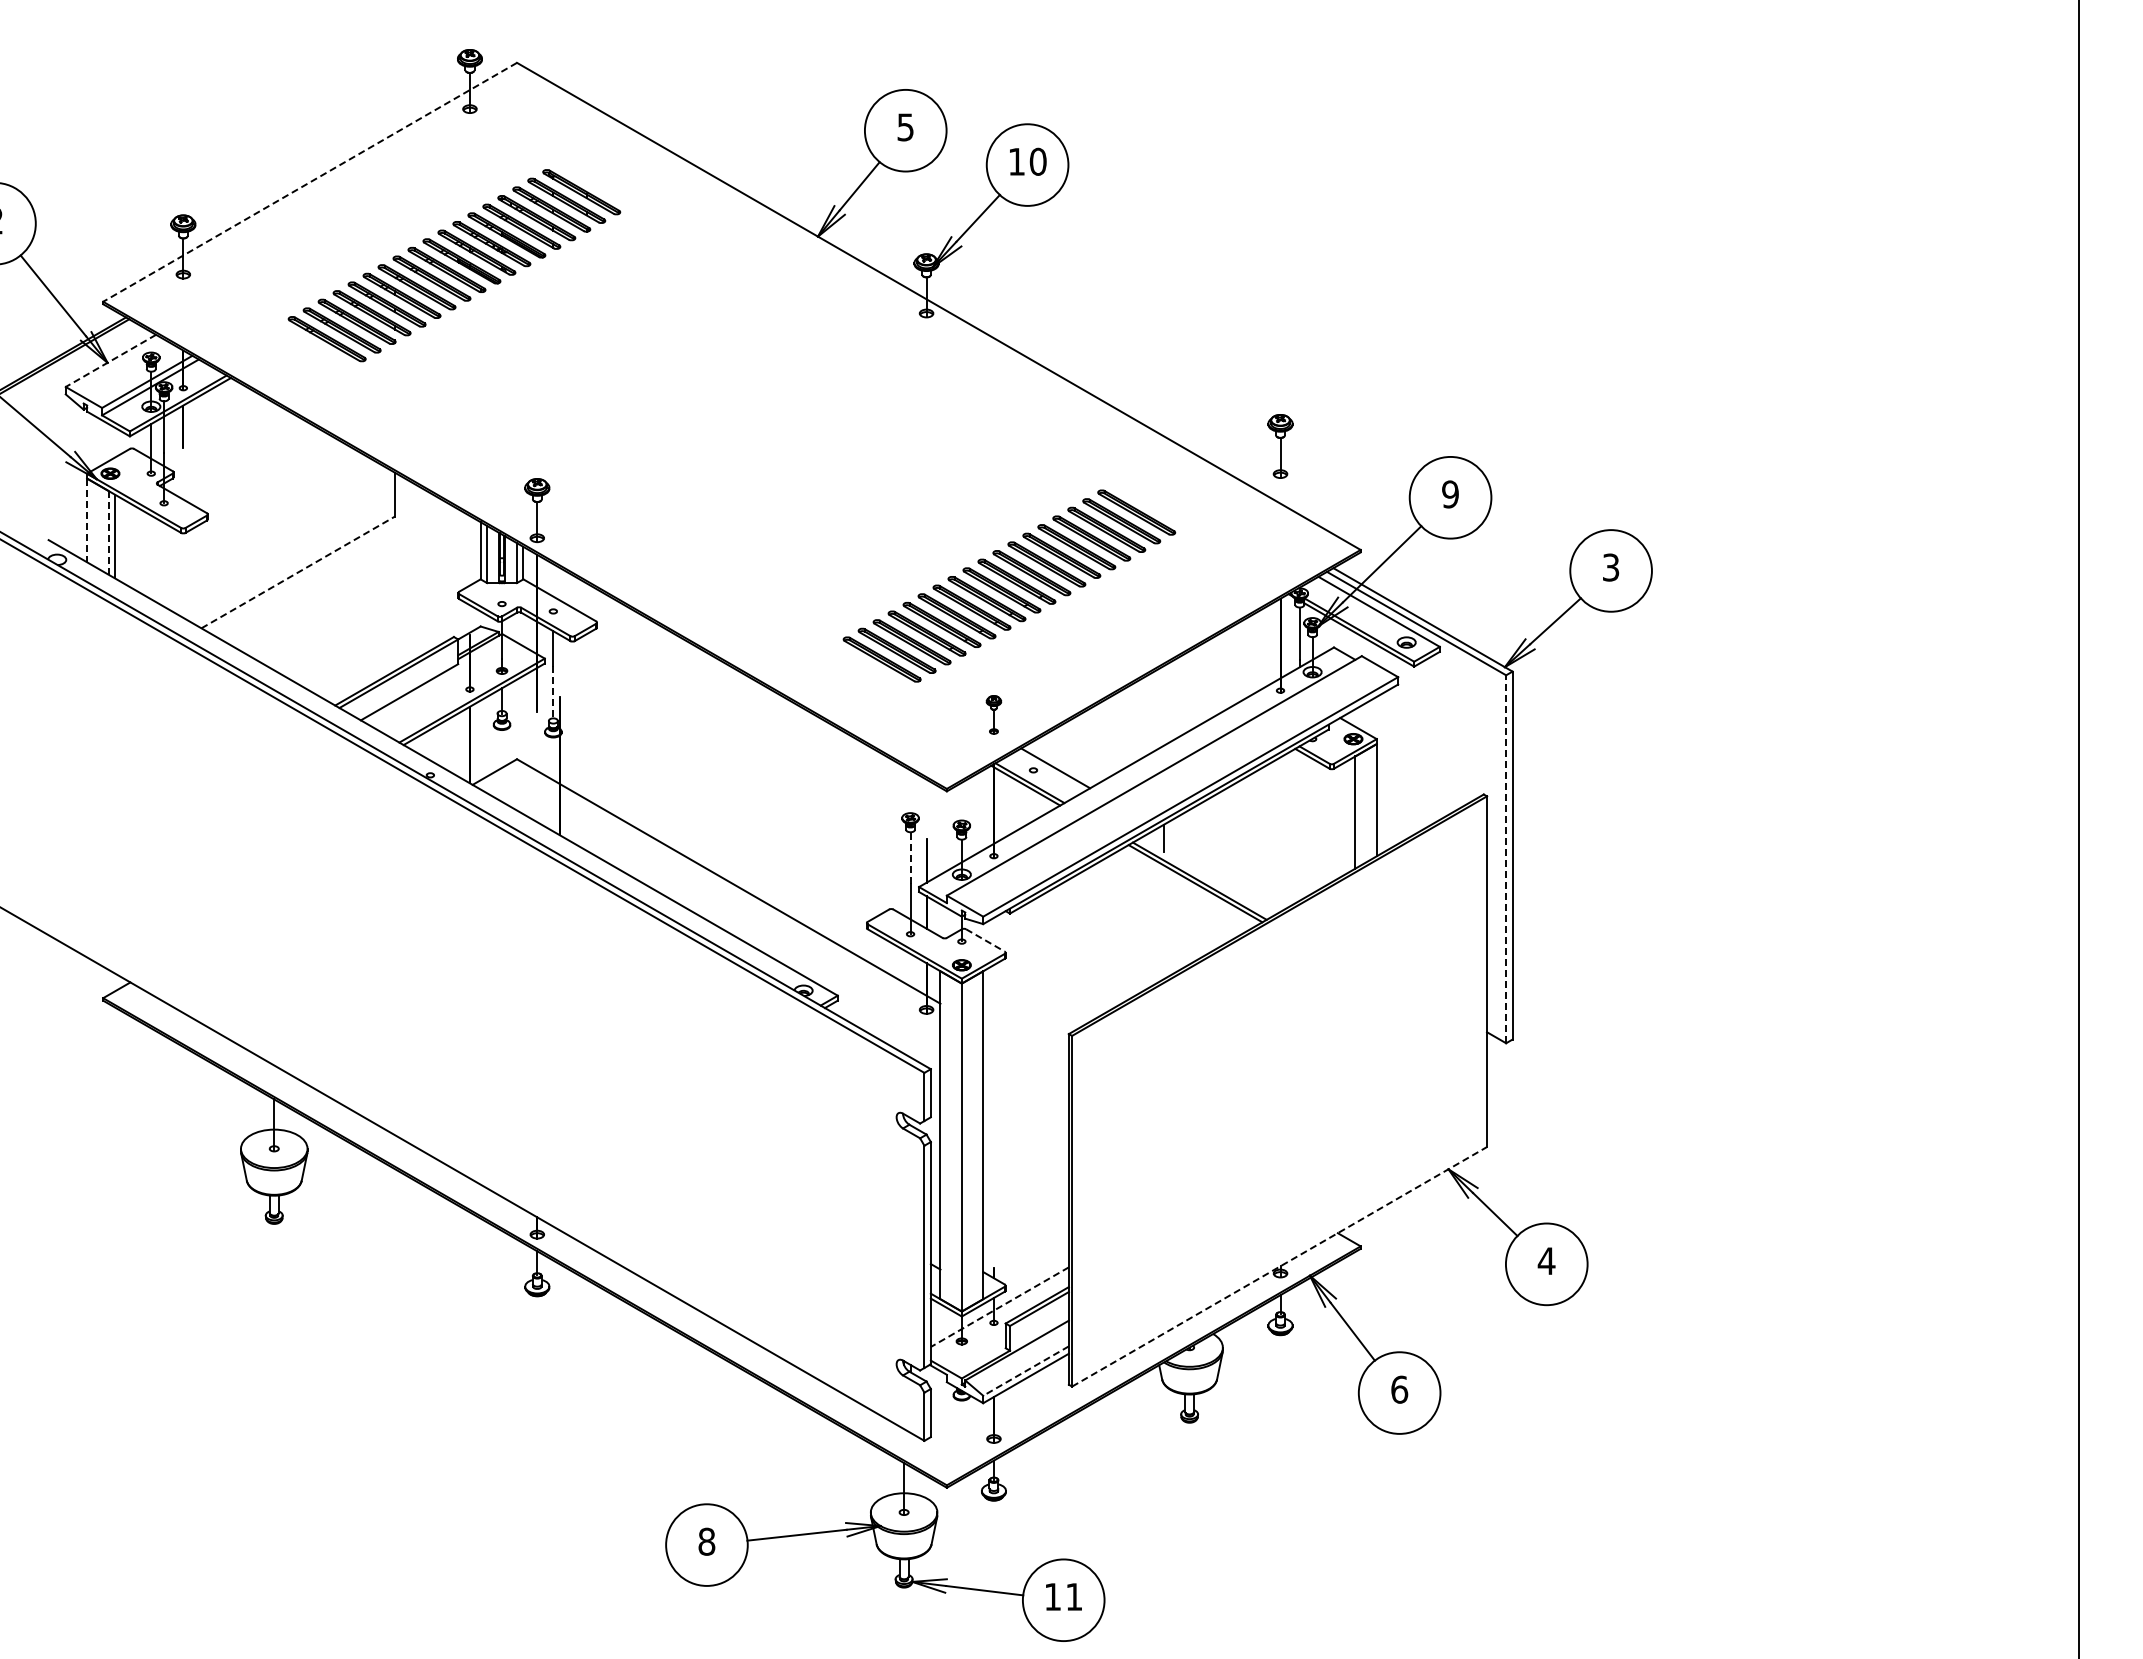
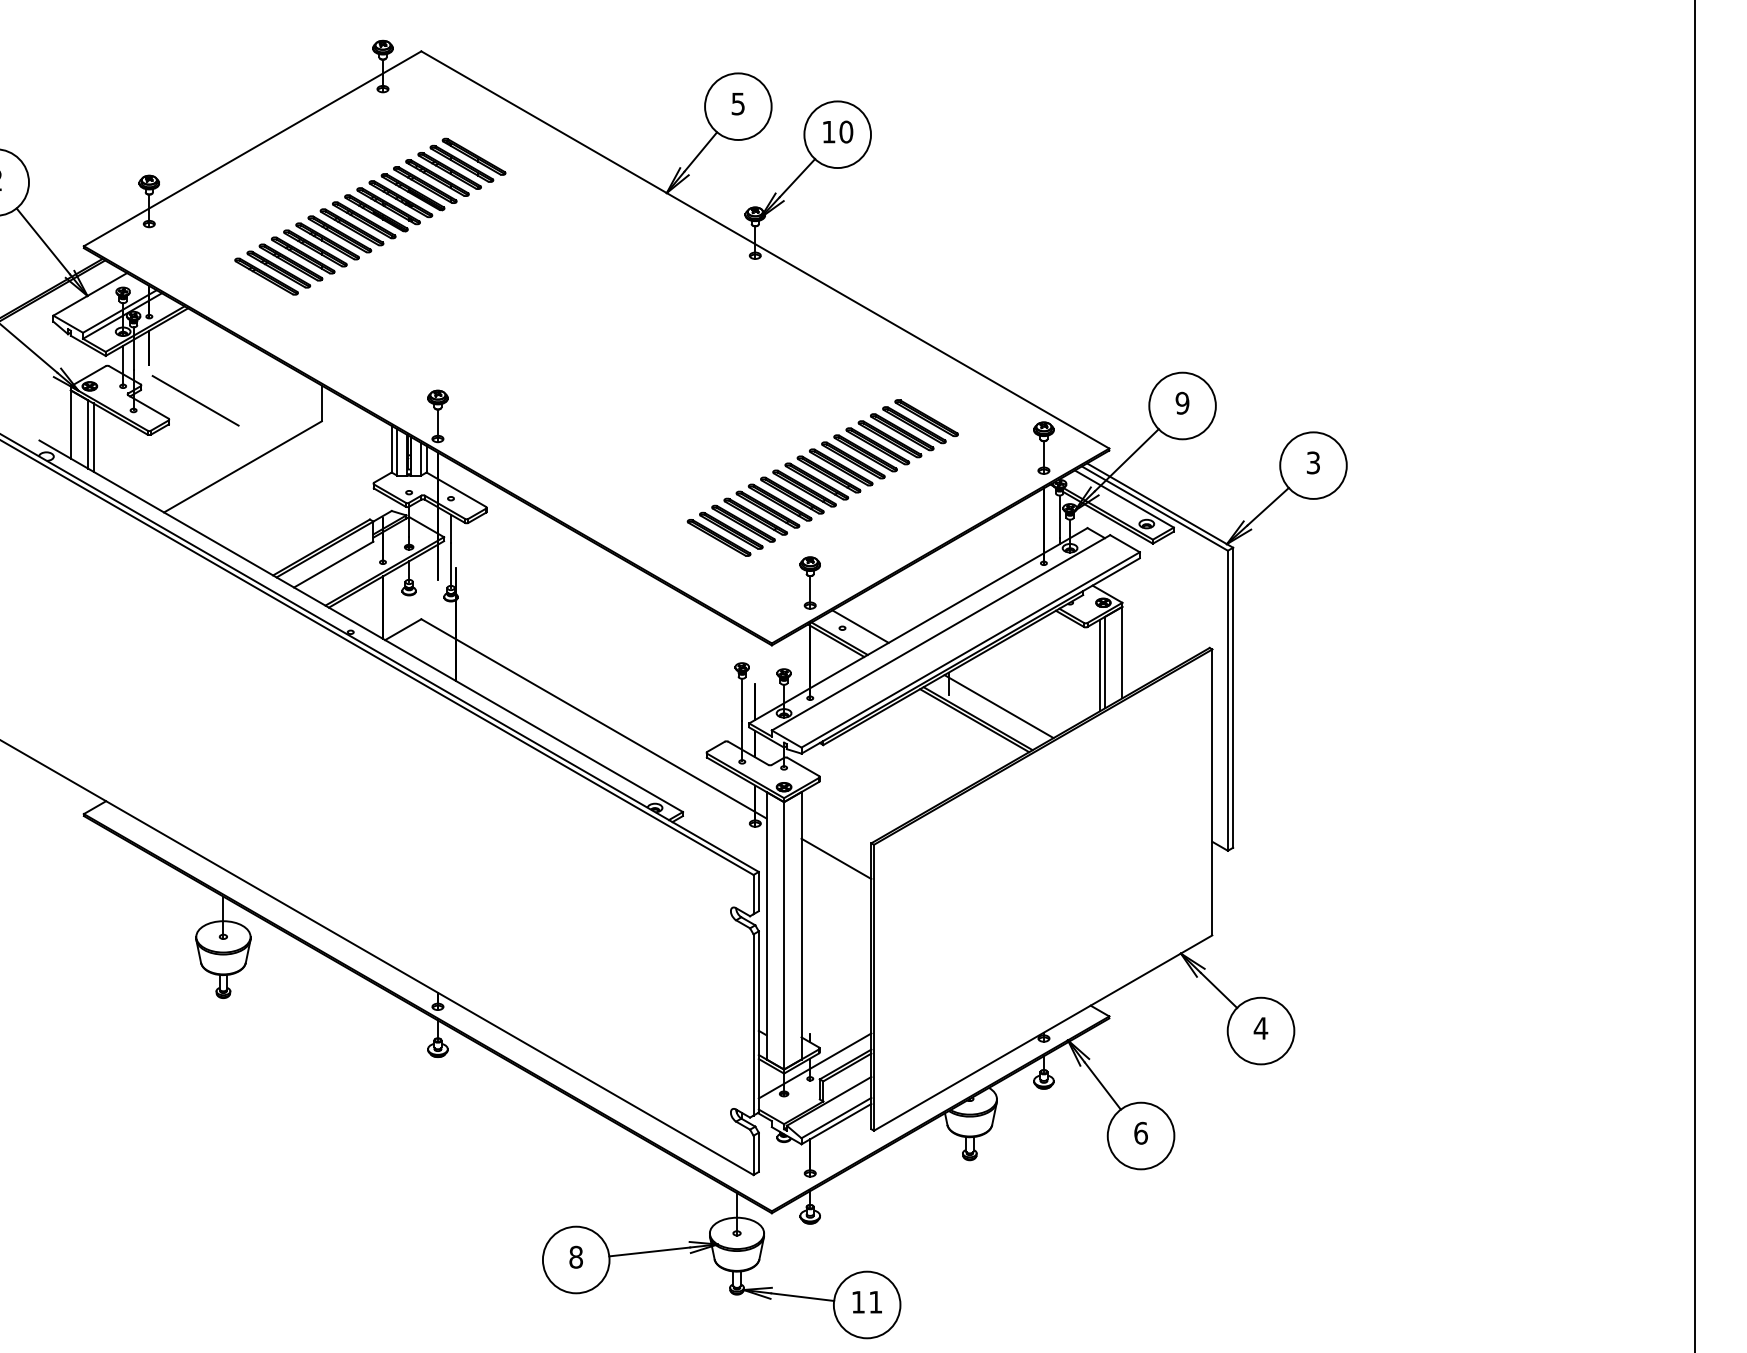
line: (310, 182) -> (252, 148), dashed -> solid
line: (110, 361) -> (89, 294), dashed -> solid
part: (1280, 446) -> (1043, 448), moved
line: (239, 491) -> (195, 400), added
line: (87, 520) -> (71, 424), dashed -> solid
line: (108, 532) -> (88, 434), dashed -> solid
line: (298, 572) -> (243, 466), dashed -> solid
line: (553, 694) -> (451, 566), dashed -> solid
part: (993, 714) -> (809, 582), size x1.67
line: (1348, 816) -> (1099, 665), added
line: (910, 858) -> (742, 700), dashed -> solid
line: (1506, 859) -> (1228, 700), dashed -> solid
line: (1225, 866) -> (999, 706), added
line: (985, 940) -> (803, 767), dashed -> solid
line: (1025, 1052) -> (835, 858), added
line: (1279, 1266) -> (1043, 1032), dashed -> solid
line: (999, 1307) -> (814, 1066), dashed -> solid
line: (1025, 1371) -> (835, 1118), dashed -> solid

